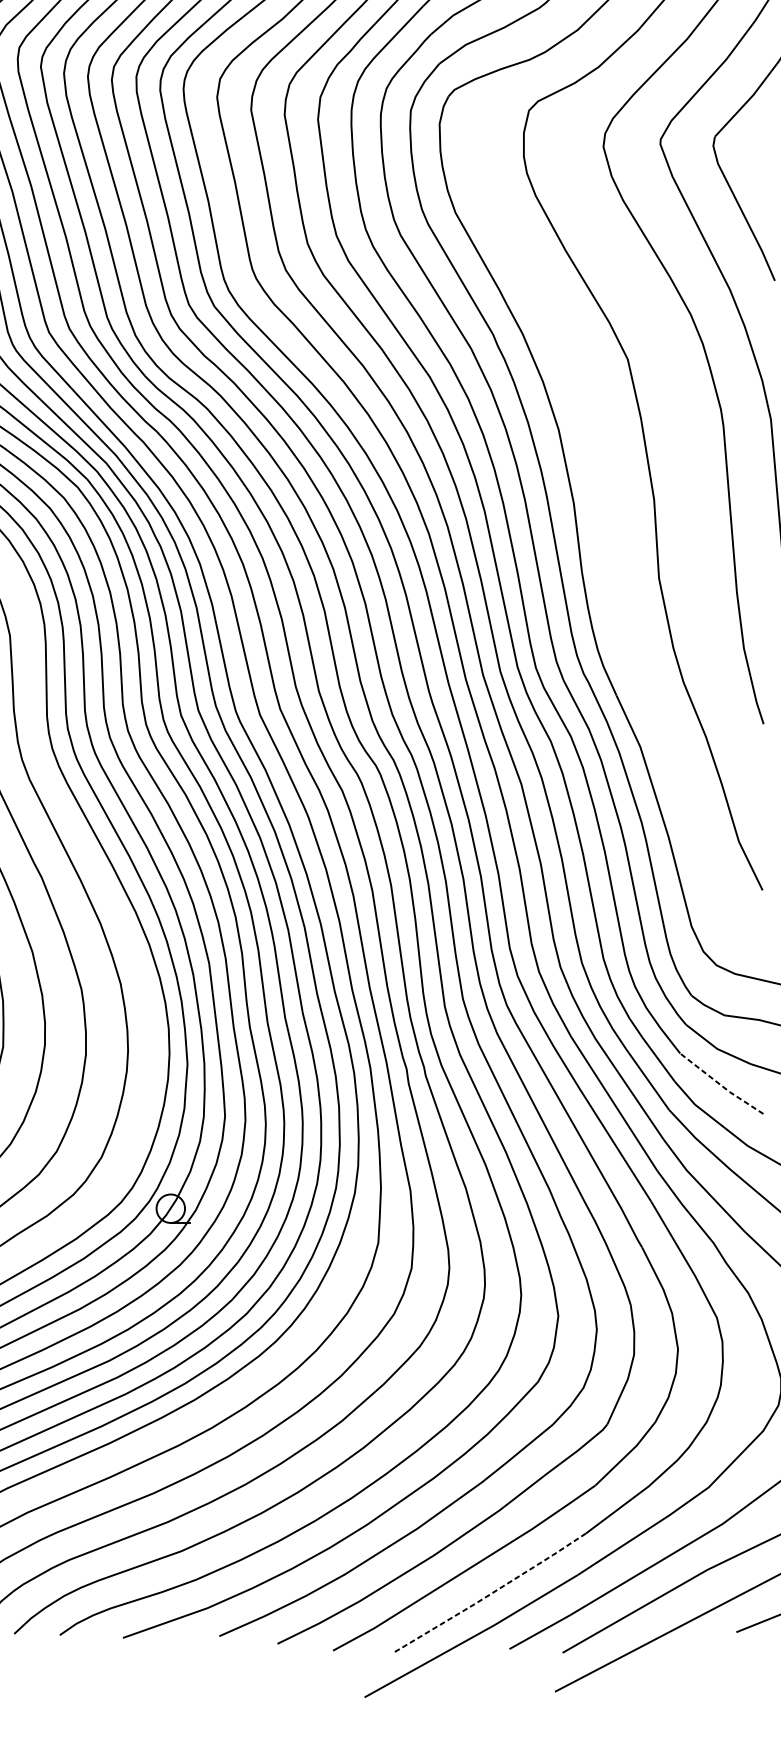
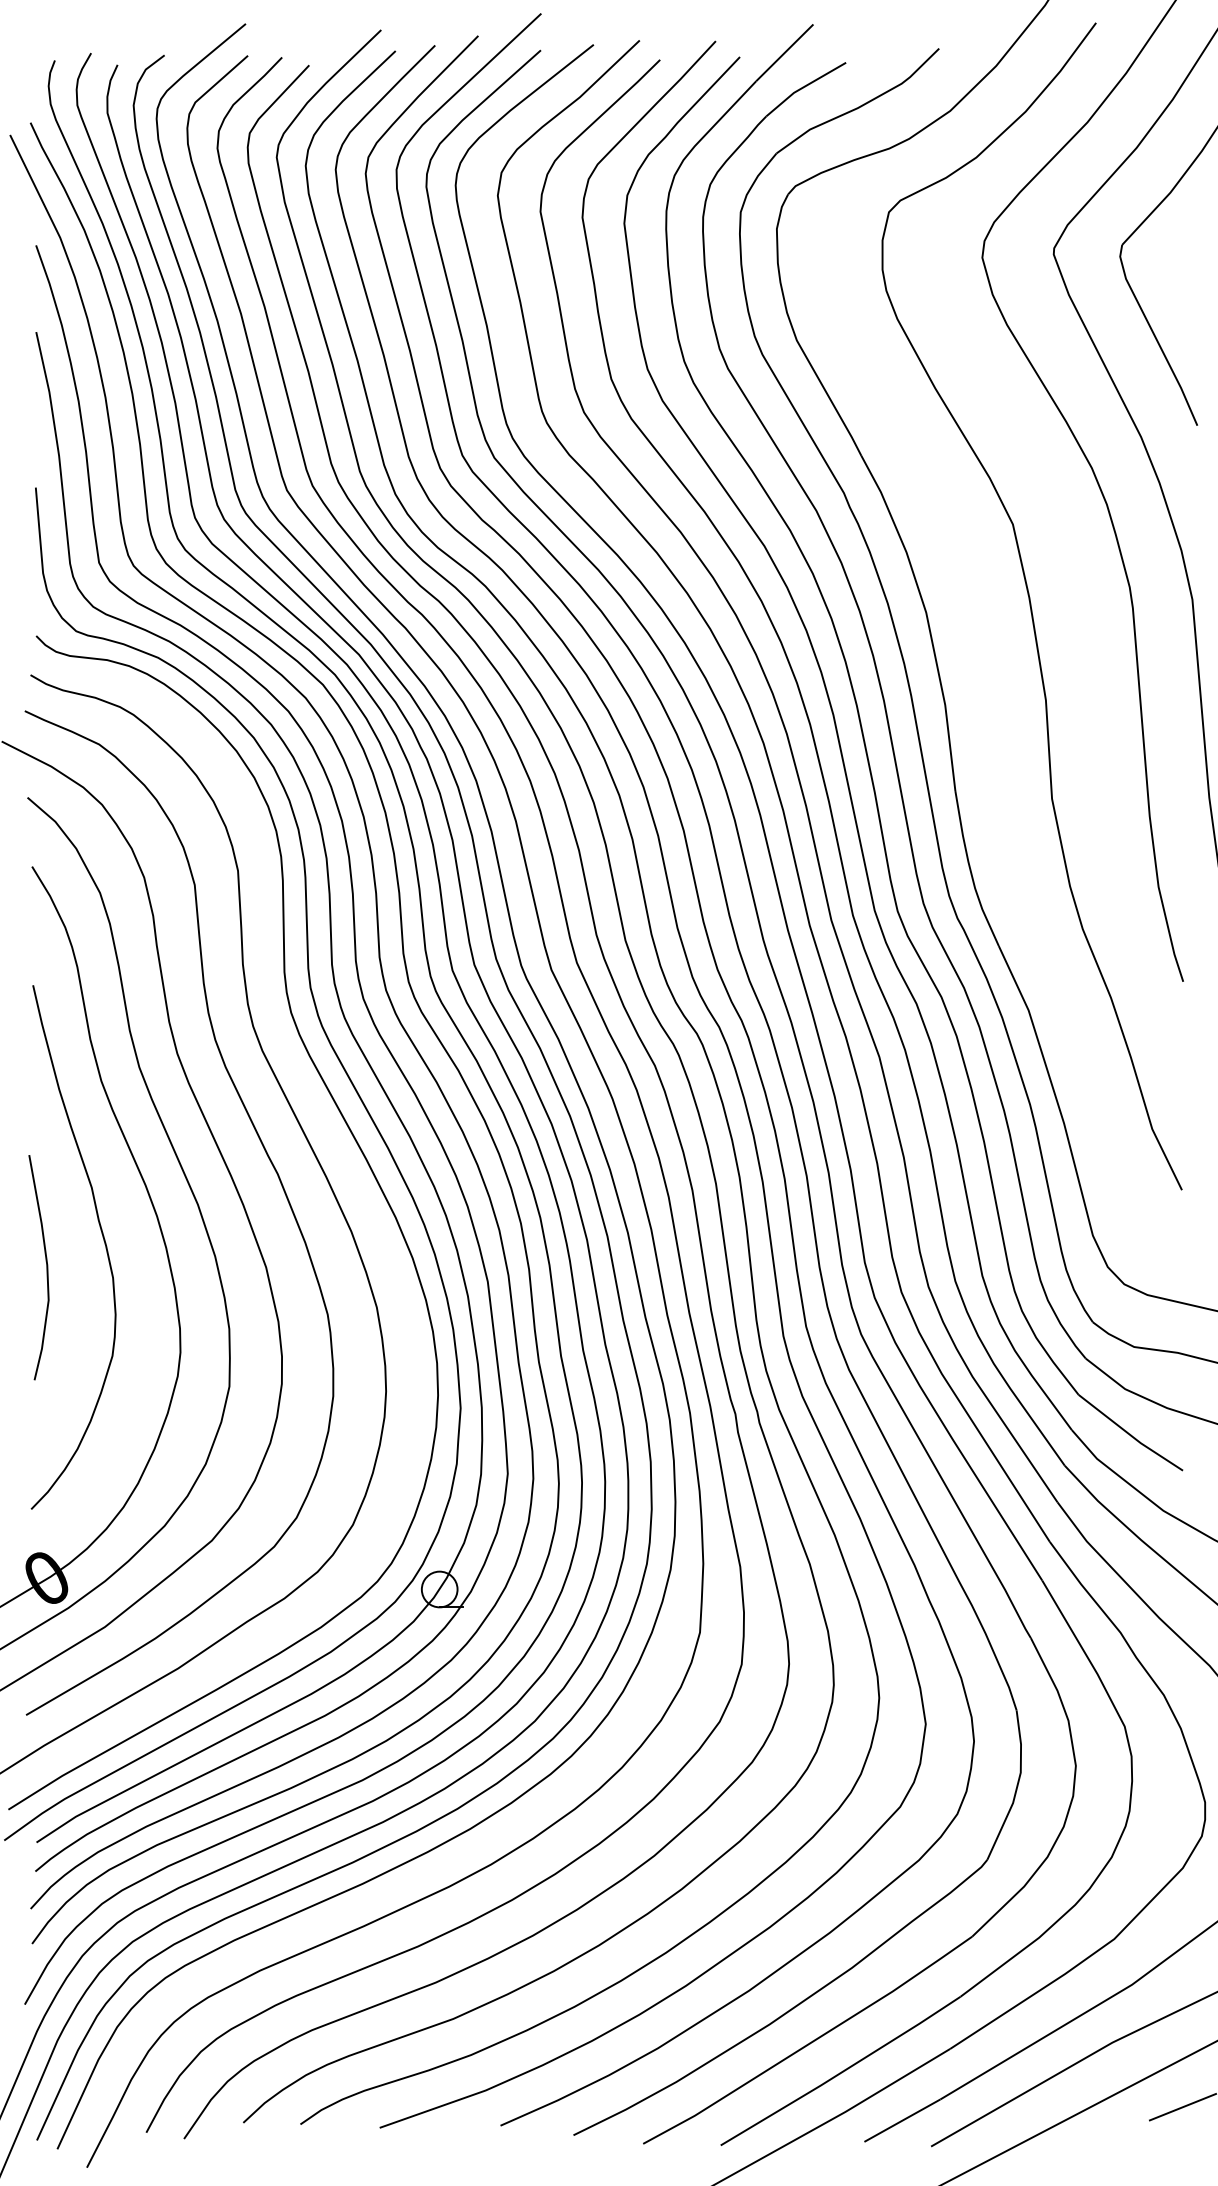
line: (720, 1085) -> (1129, 1434), dashed -> solid
line: (491, 1593) -> (841, 2072), dashed -> solid

